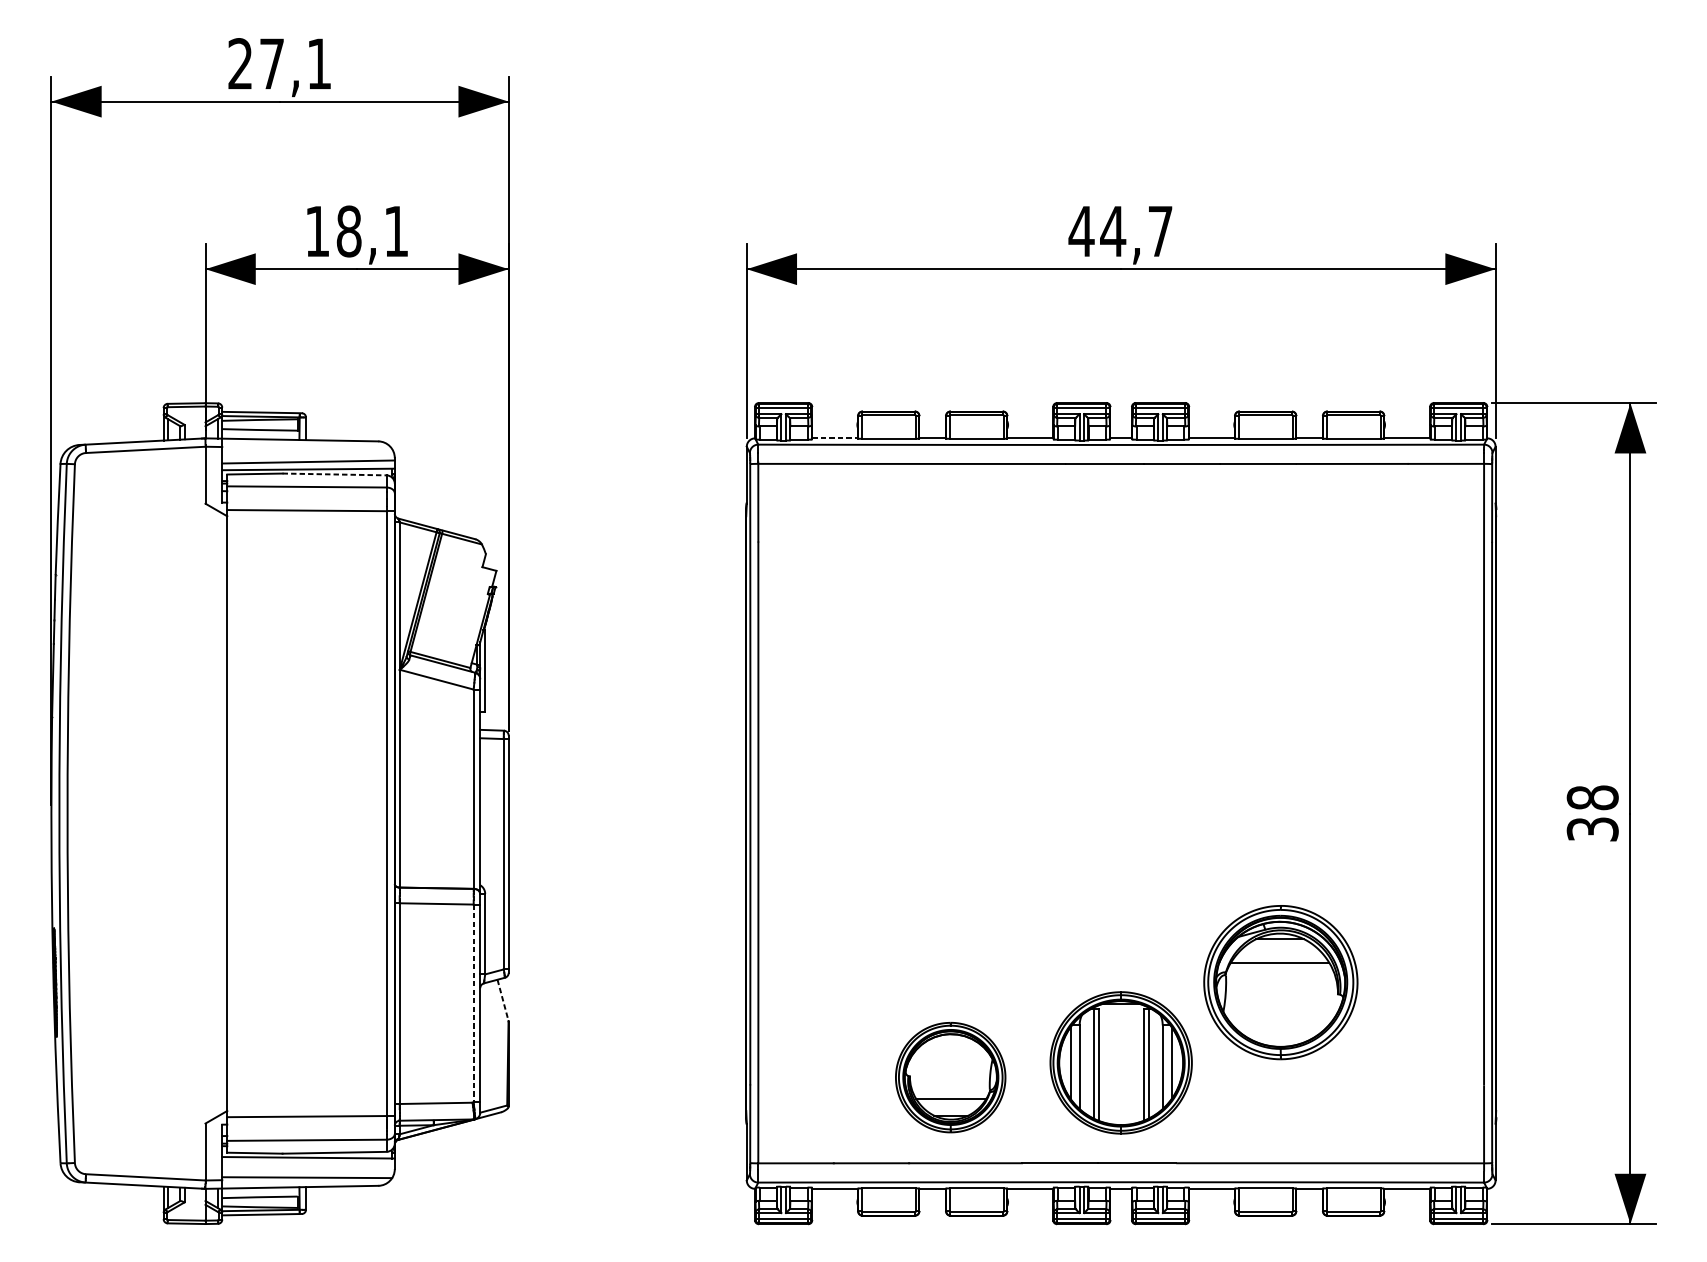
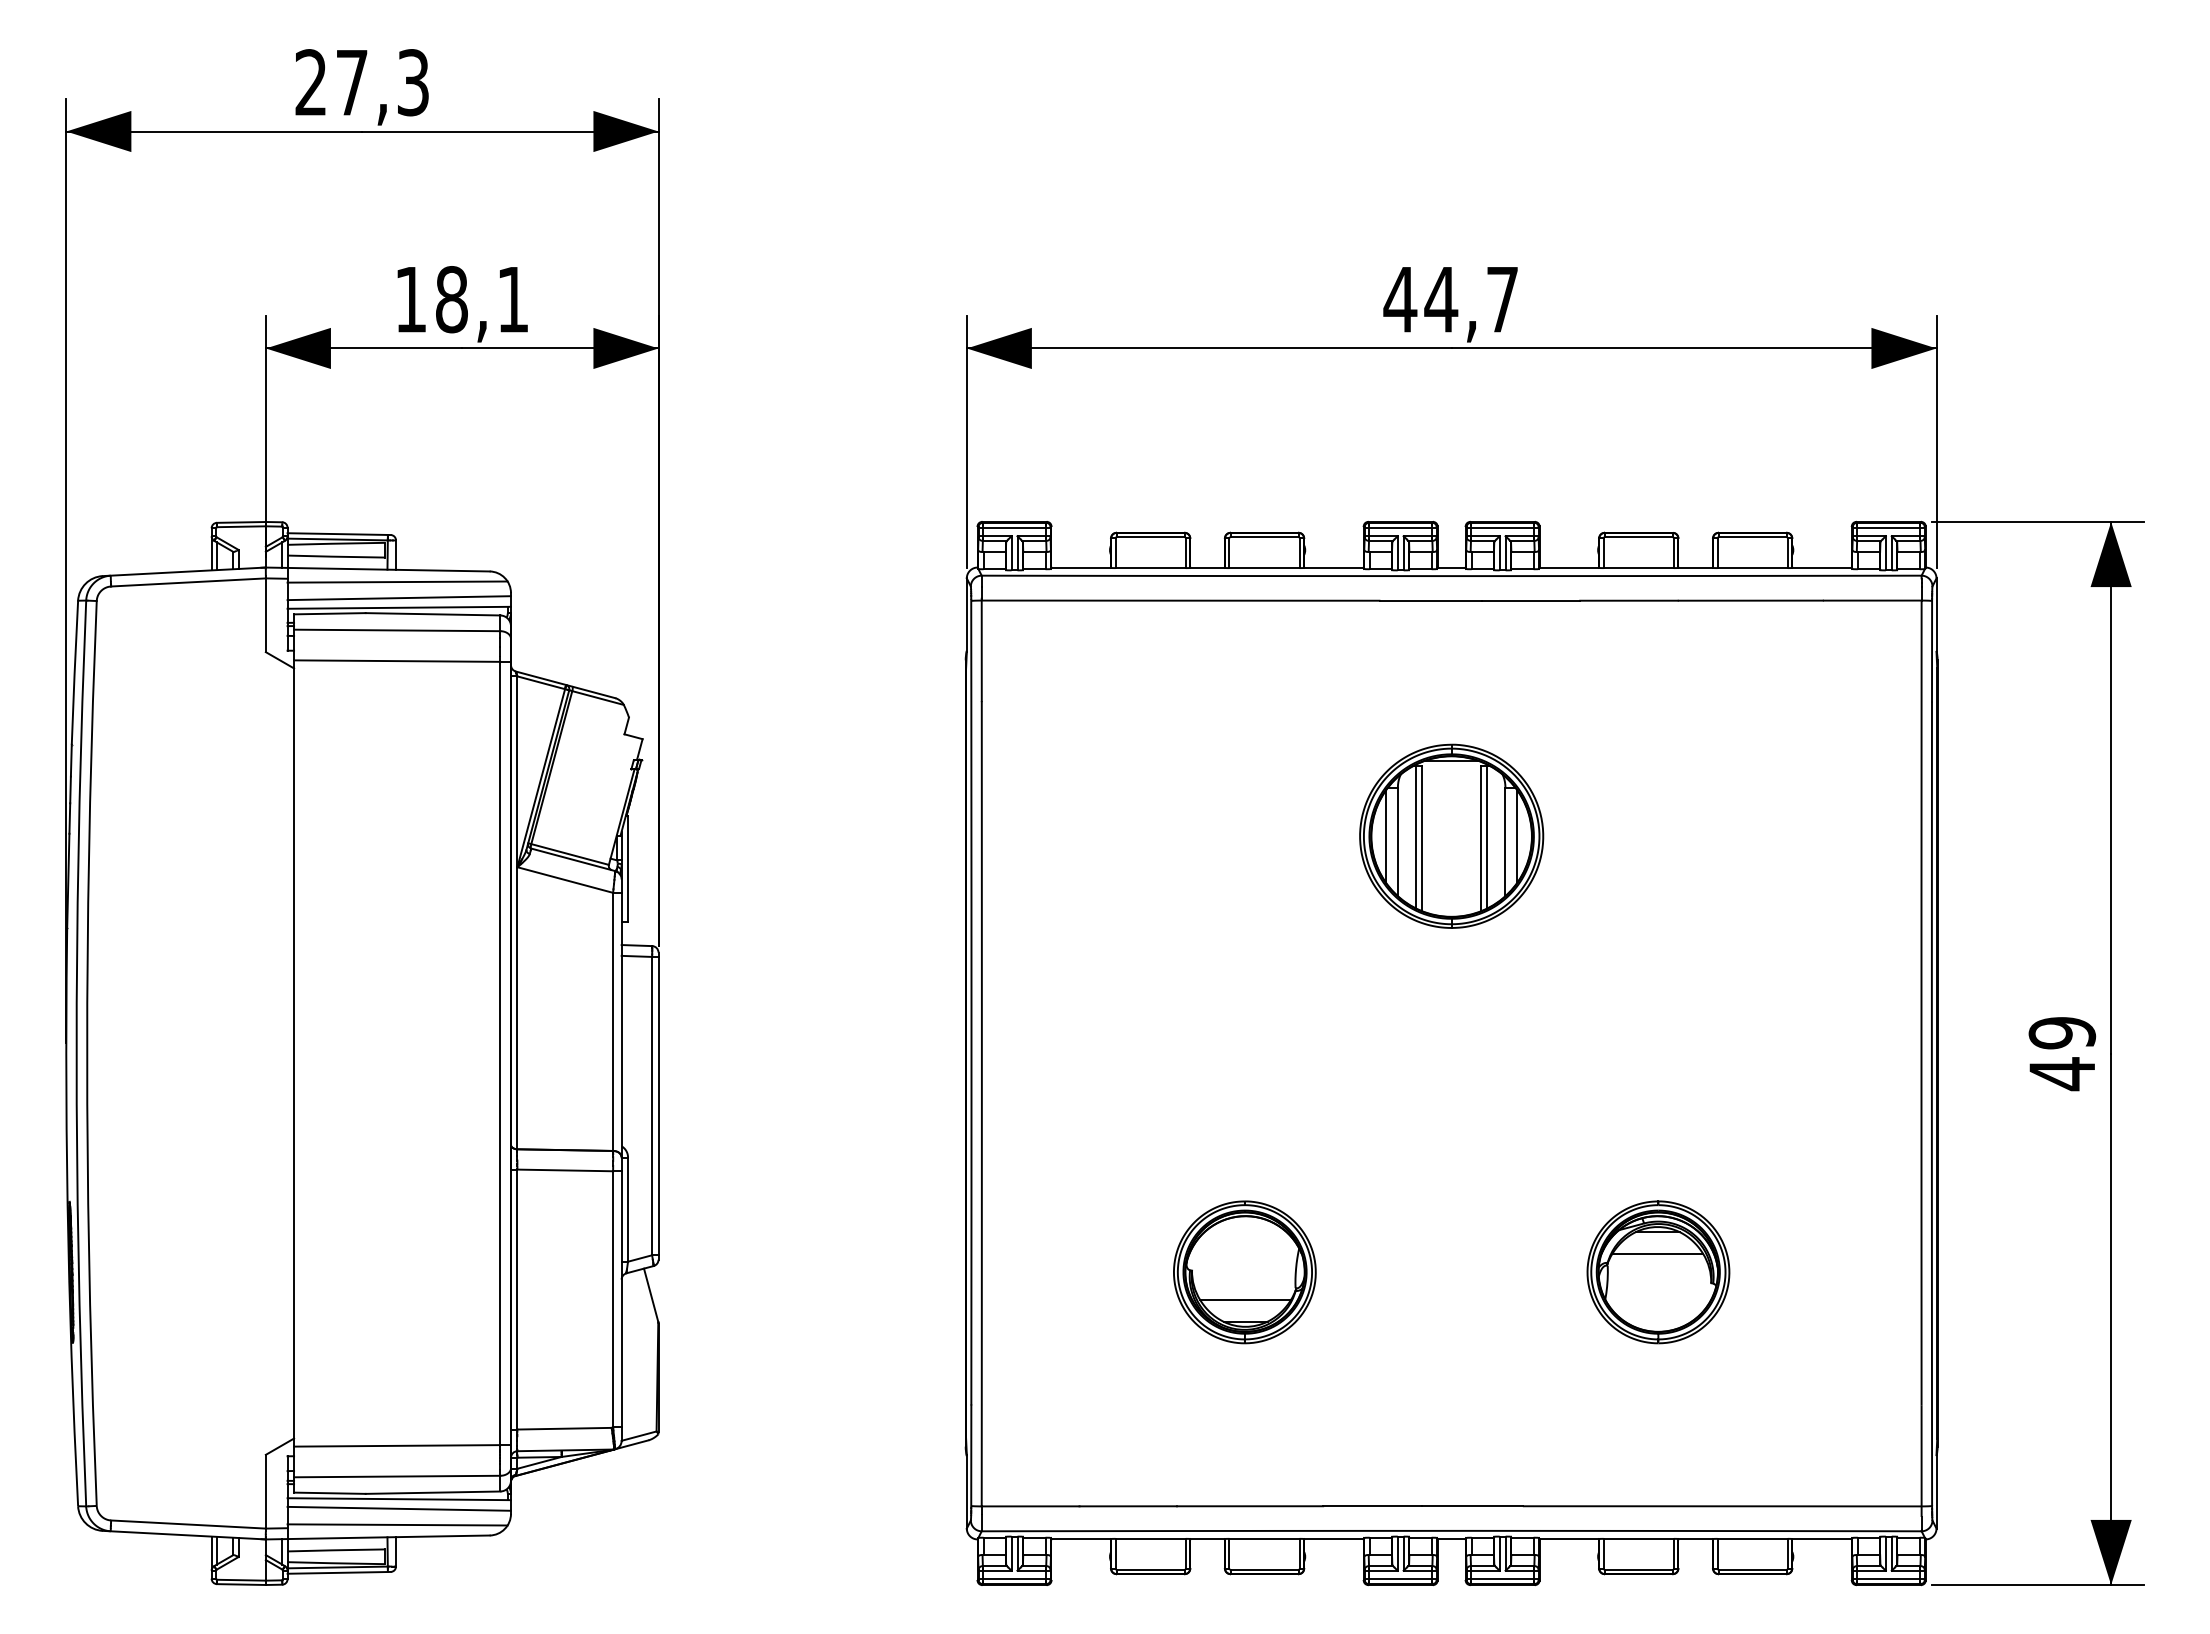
text: (319, 63) -> (413, 82), 27,1 -> 27,3
line: (835, 438) -> (1081, 567), dashed -> solid
line: (307, 449) -> (397, 581), added
line: (334, 474) -> (433, 614), dashed -> solid
text: (1592, 814) -> (2062, 1054), 38 -> 49
part: (1280, 982) -> (1658, 1272), size x0.71
line: (503, 1000) -> (651, 1295), dashed -> solid
line: (473, 1003) -> (613, 1299), dashed -> solid
part: (1121, 1062) -> (1451, 835), moved
part: (950, 1077) -> (1244, 1272), moved
line: (308, 1164) -> (399, 1508), added

